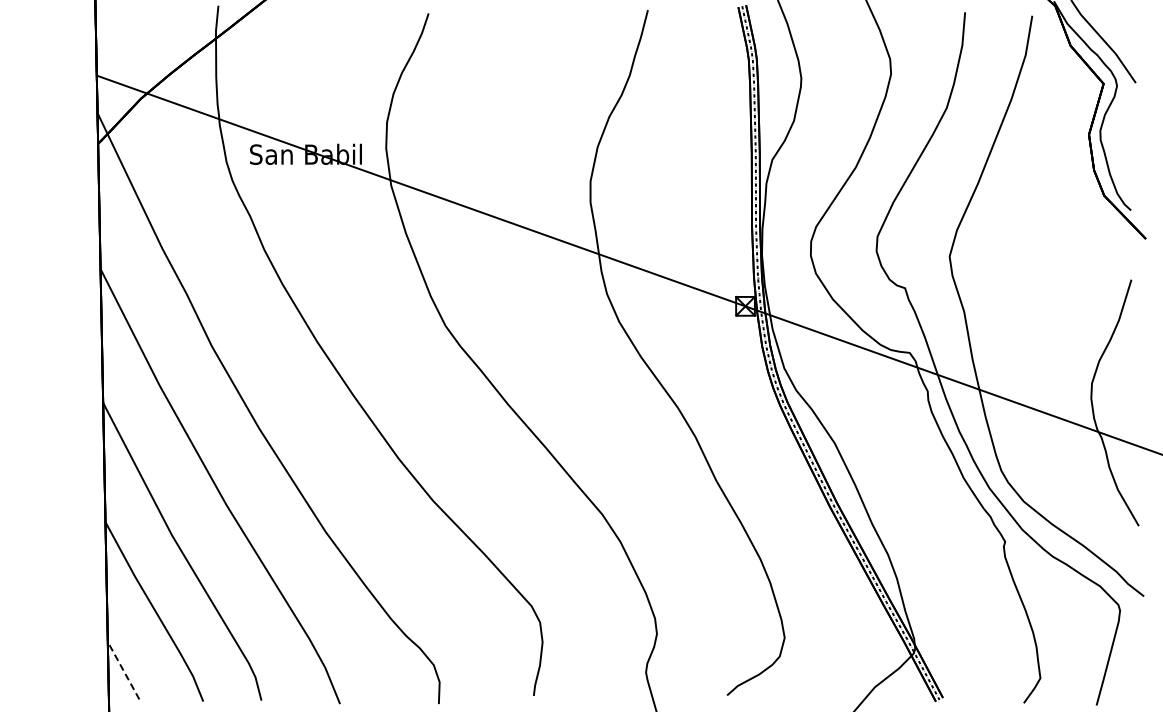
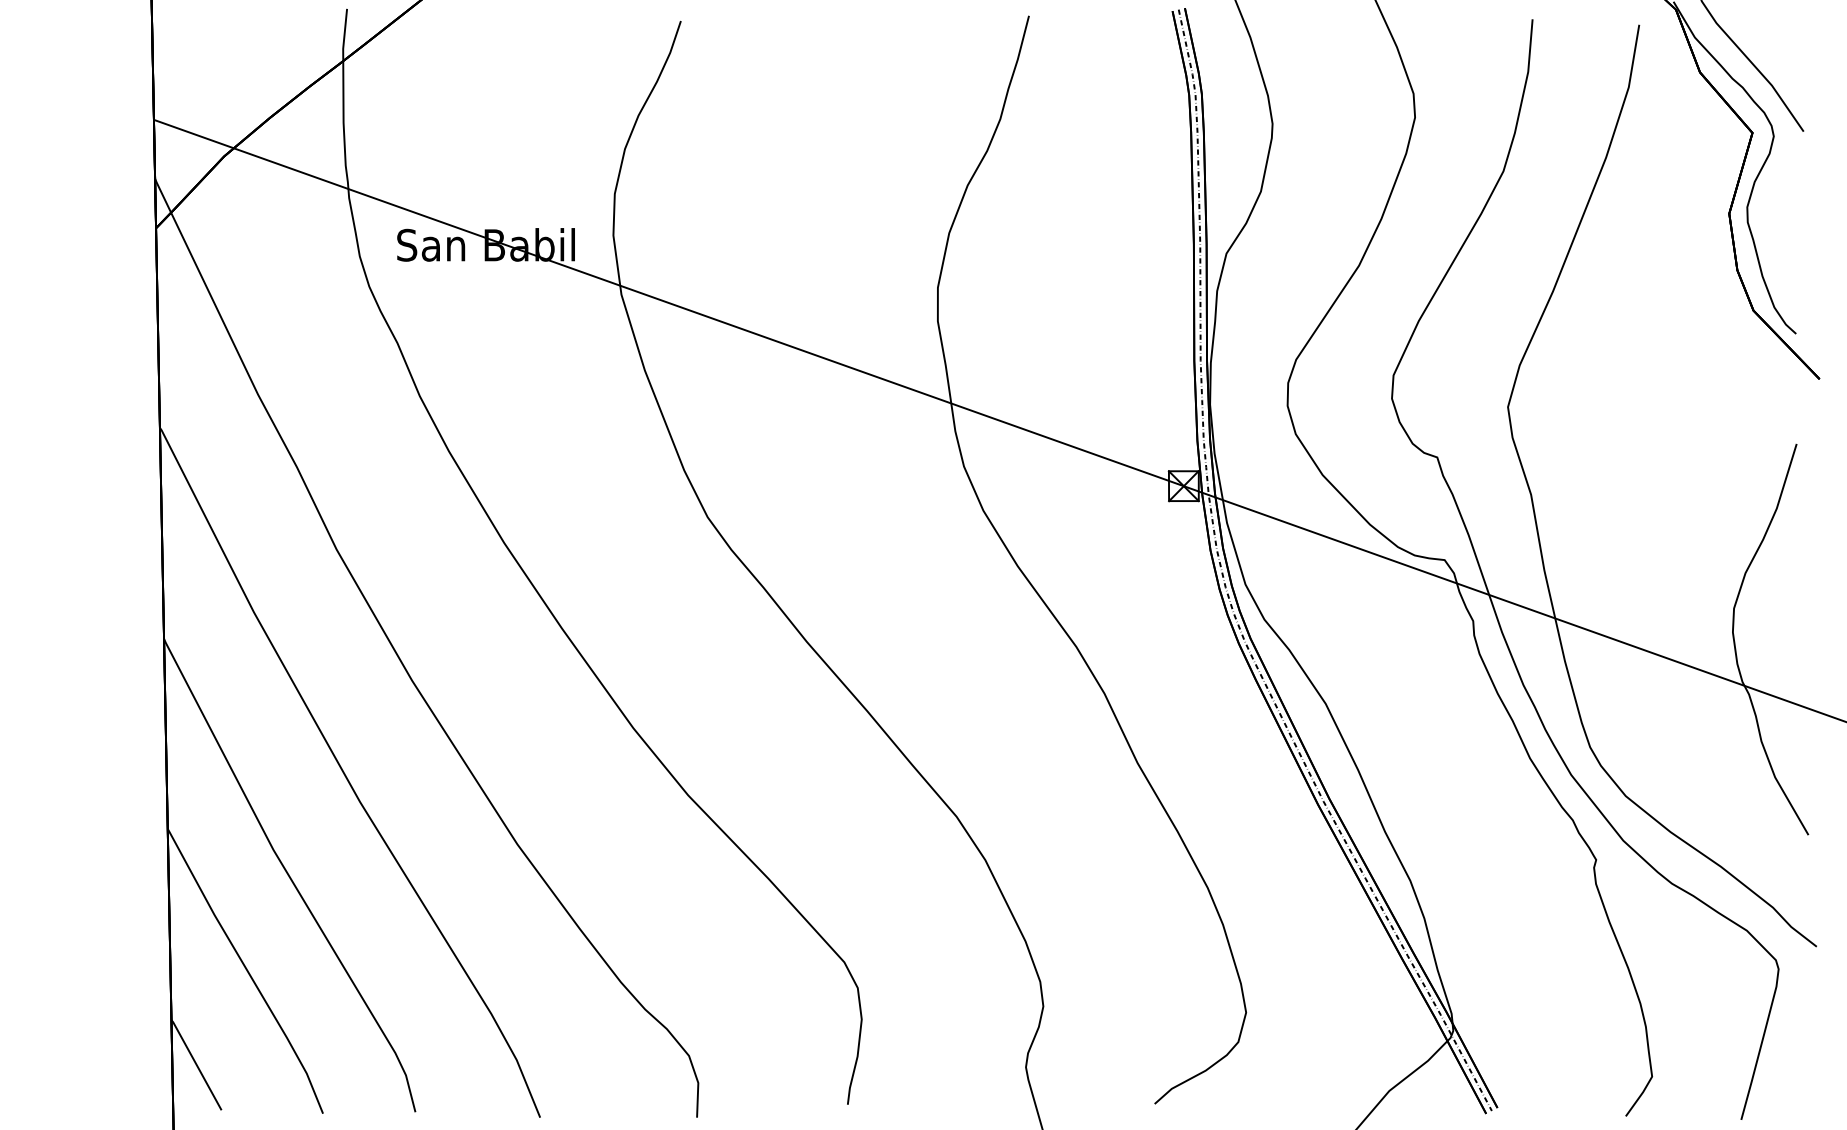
line: (123, 669) -> (196, 1062), dashed -> solid

